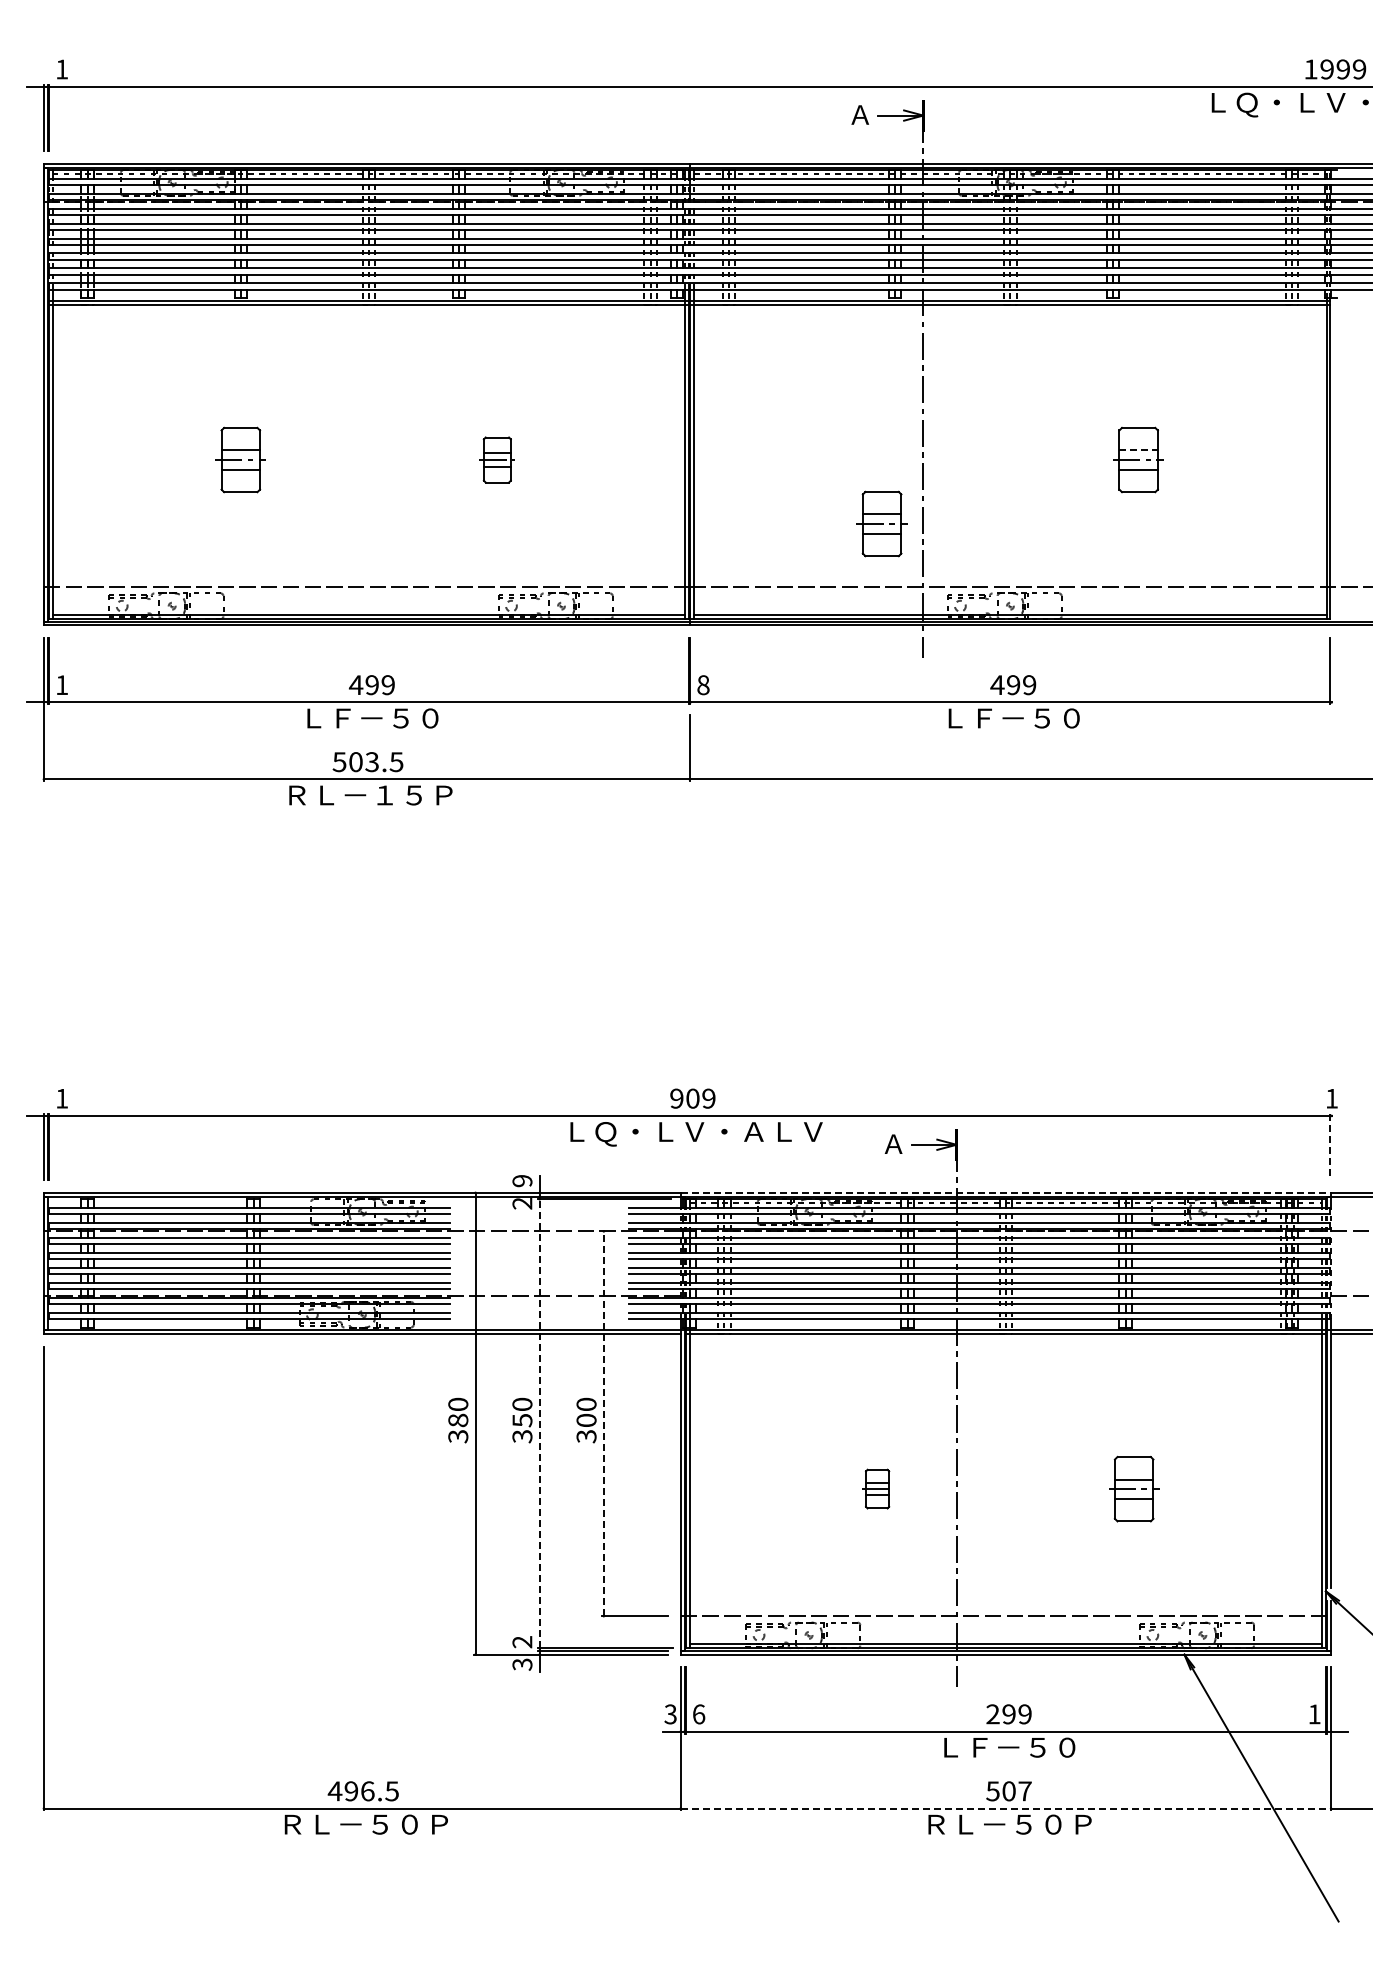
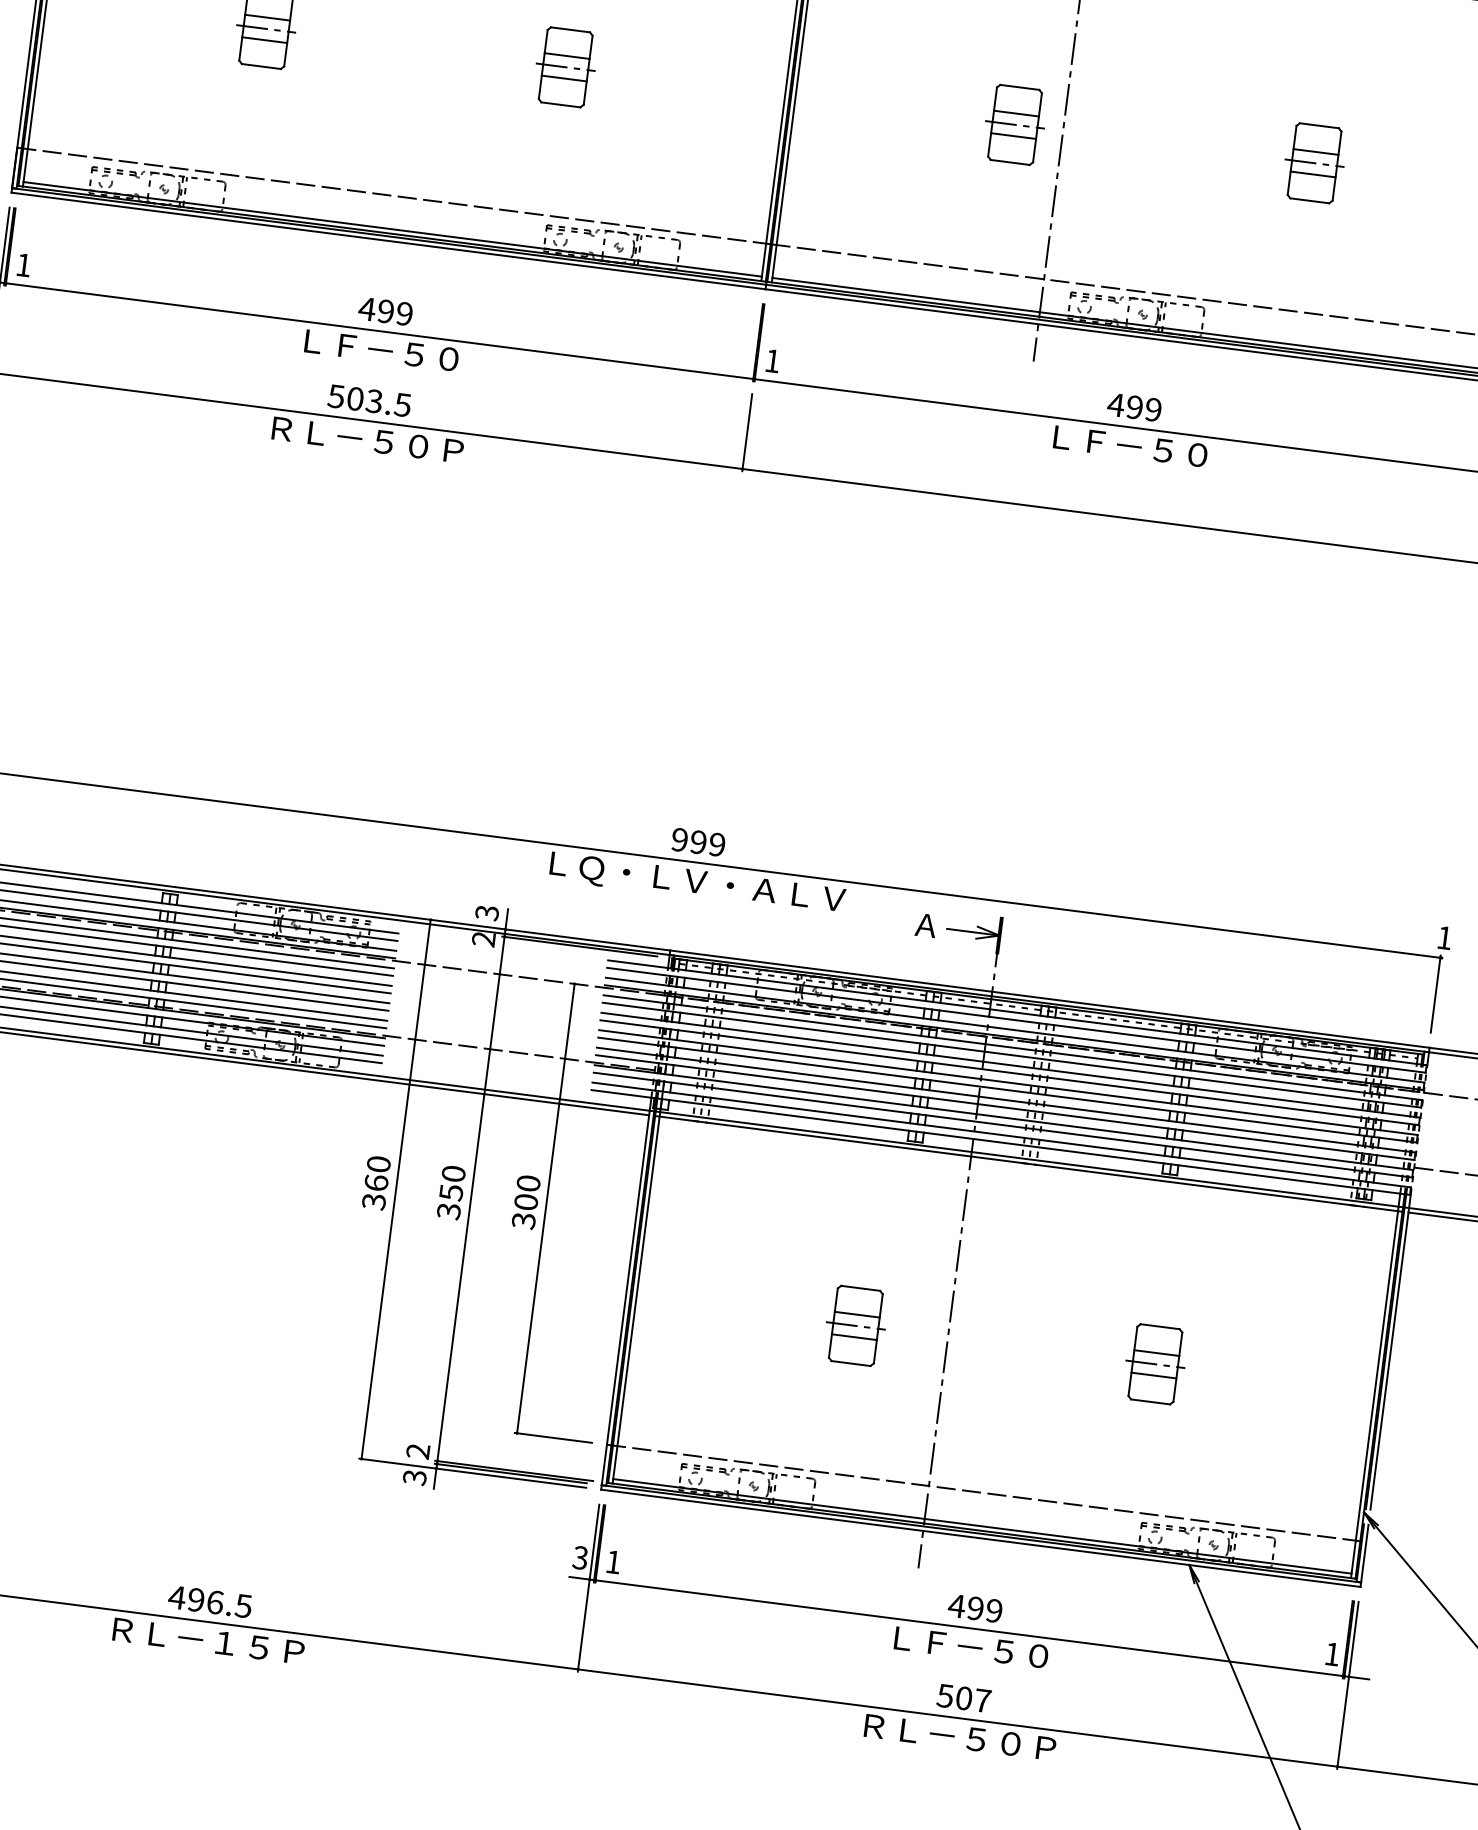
line: (1139, 450) -> (1316, 152), dashed -> solid
part: (497, 459) -> (565, 66), size x1.43
part: (881, 523) -> (1014, 124), moved
text: (703, 685) -> (772, 361), 8 -> 1
text: (399, 795) -> (401, 444), ＲＬ－１５Ｐ -> ＲＬ－５０Ｐ
text: (692, 1098) -> (698, 842), 909 -> 999
line: (1330, 1147) -> (1435, 994), dashed -> solid
text: (522, 1181) -> (487, 913), 9 -> 3
line: (1006, 1192) -> (1050, 998), dashed -> solid
text: (458, 1420) -> (376, 1183), 380 -> 360
line: (539, 1423) -> (470, 1198), dashed -> solid
line: (603, 1423) -> (545, 1208), dashed -> solid
part: (877, 1488) -> (855, 1325), size x1.67
text: (699, 1714) -> (614, 1562), 6 -> 1
text: (992, 1714) -> (956, 1606), 299 -> 499
line: (1006, 1808) -> (958, 1718), dashed -> solid
text: (394, 1824) -> (241, 1645), ＲＬ－５０Ｐ -> ＲＬ－１５Ｐ

